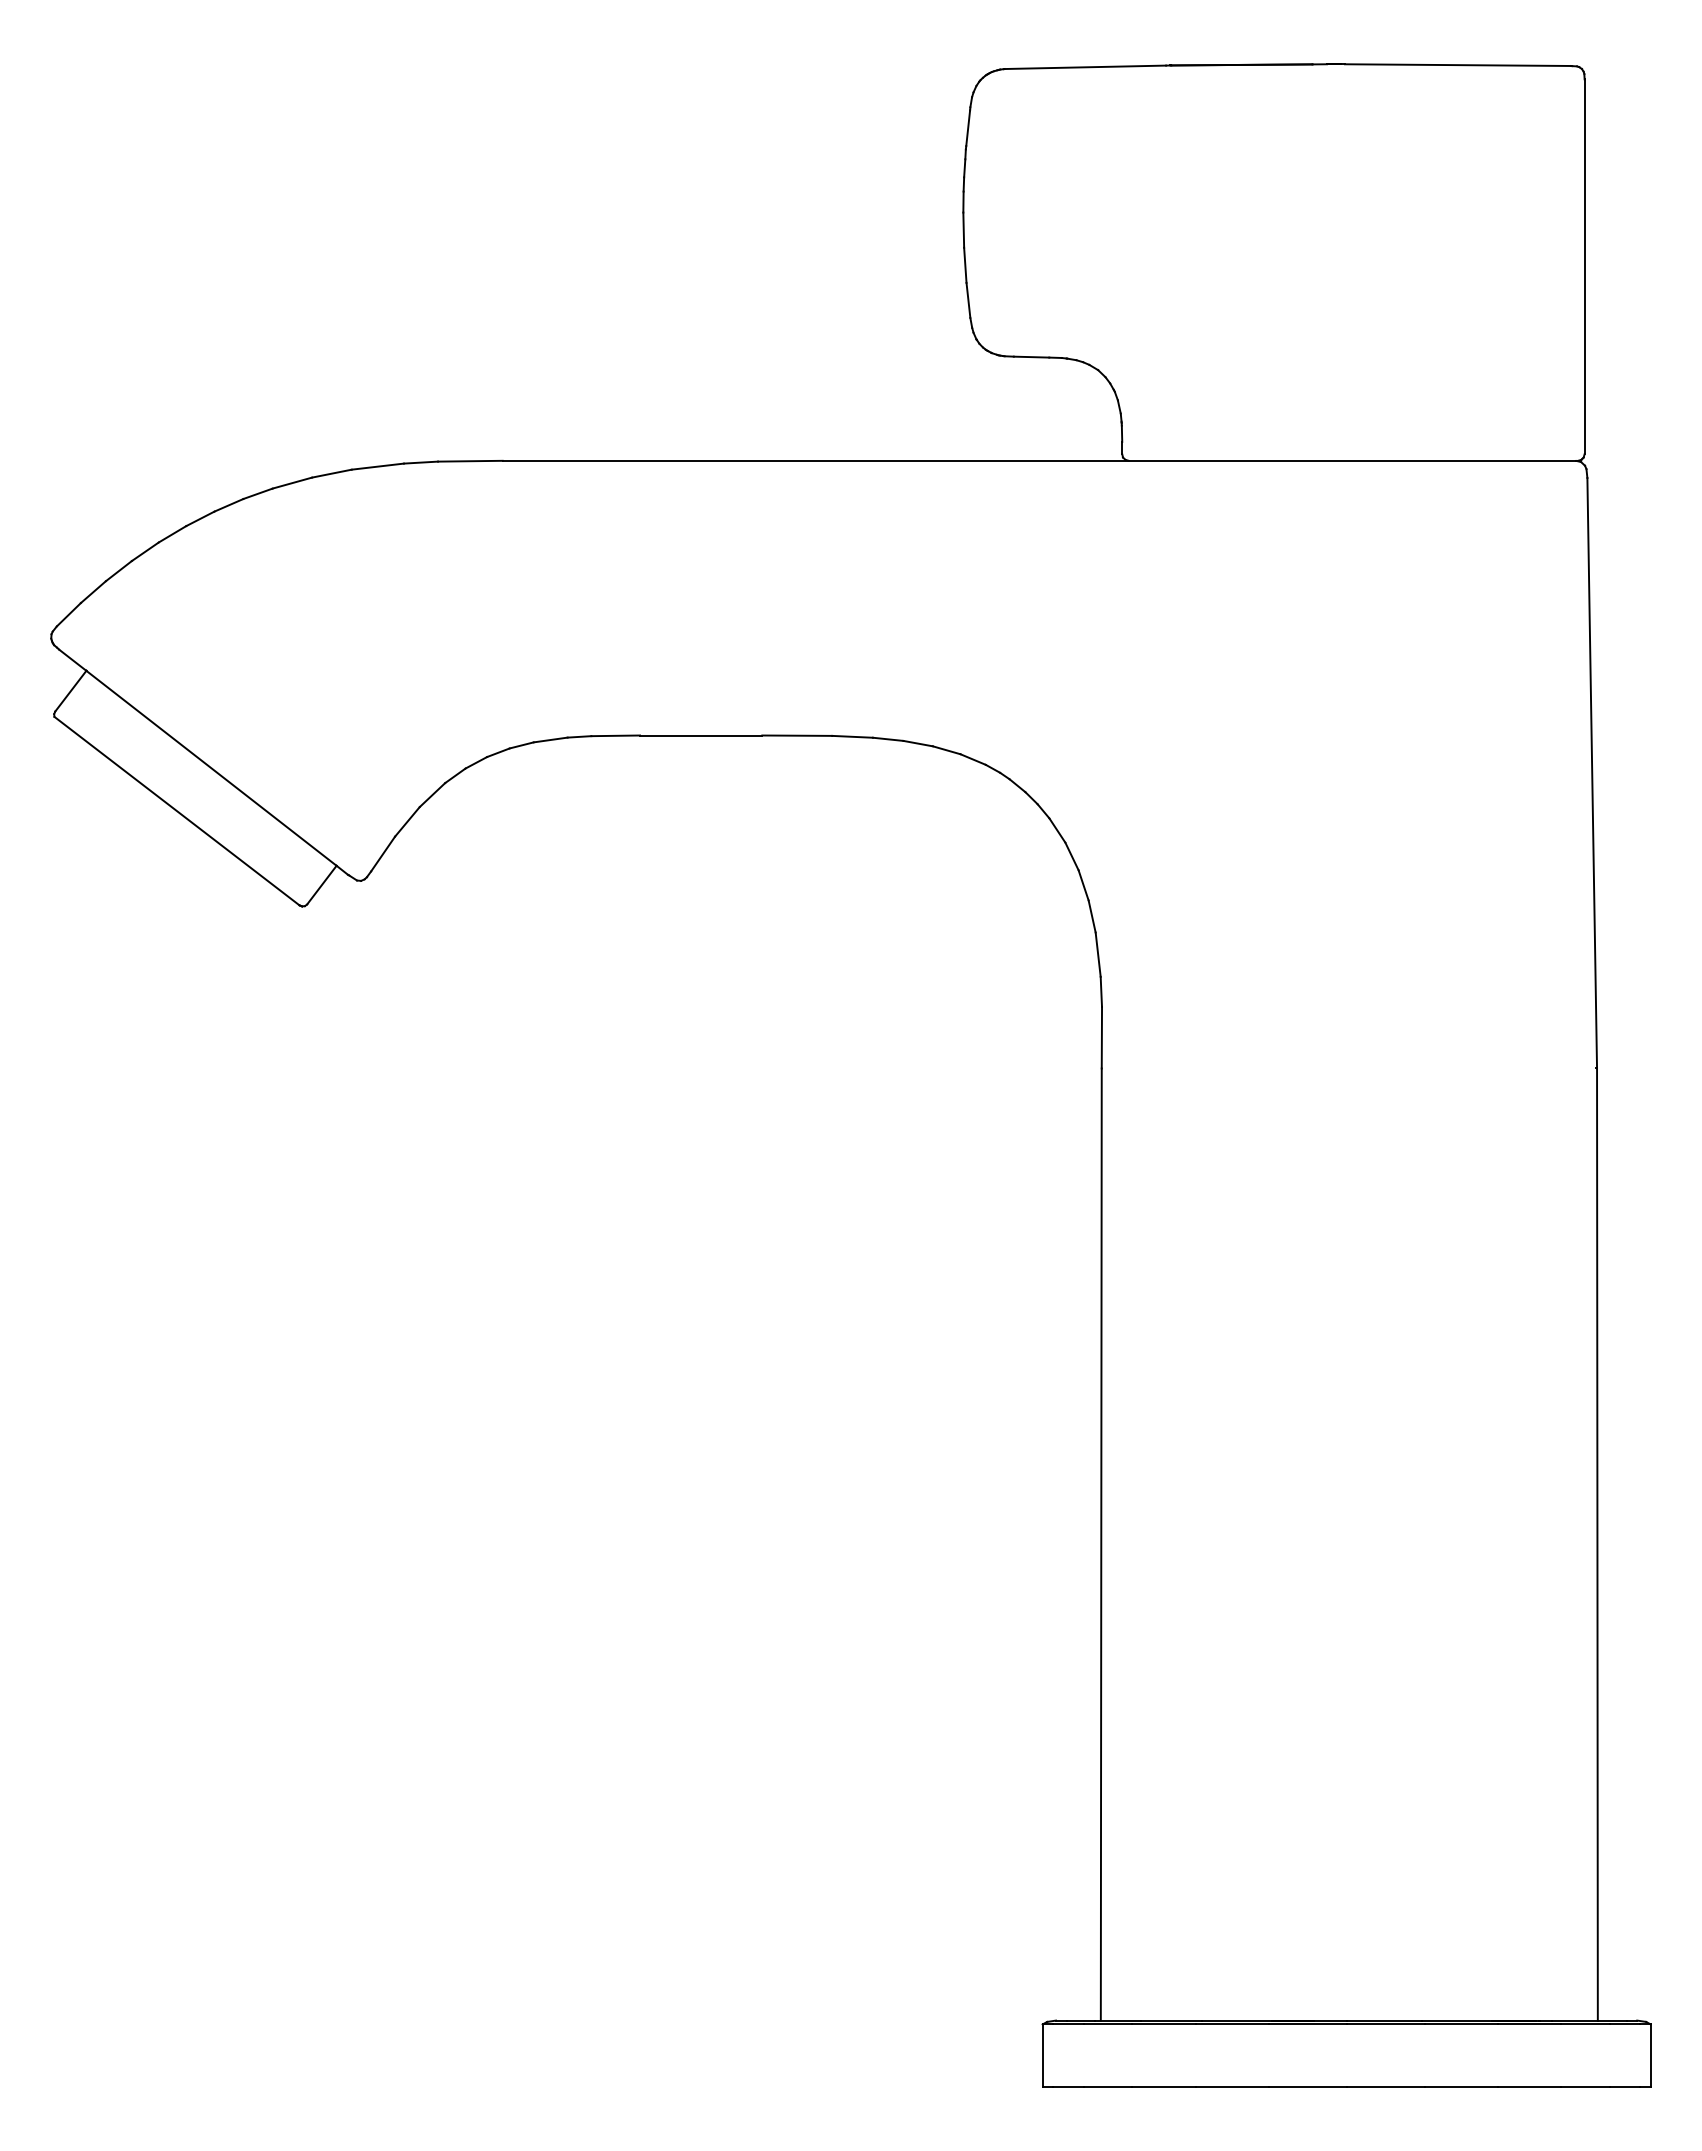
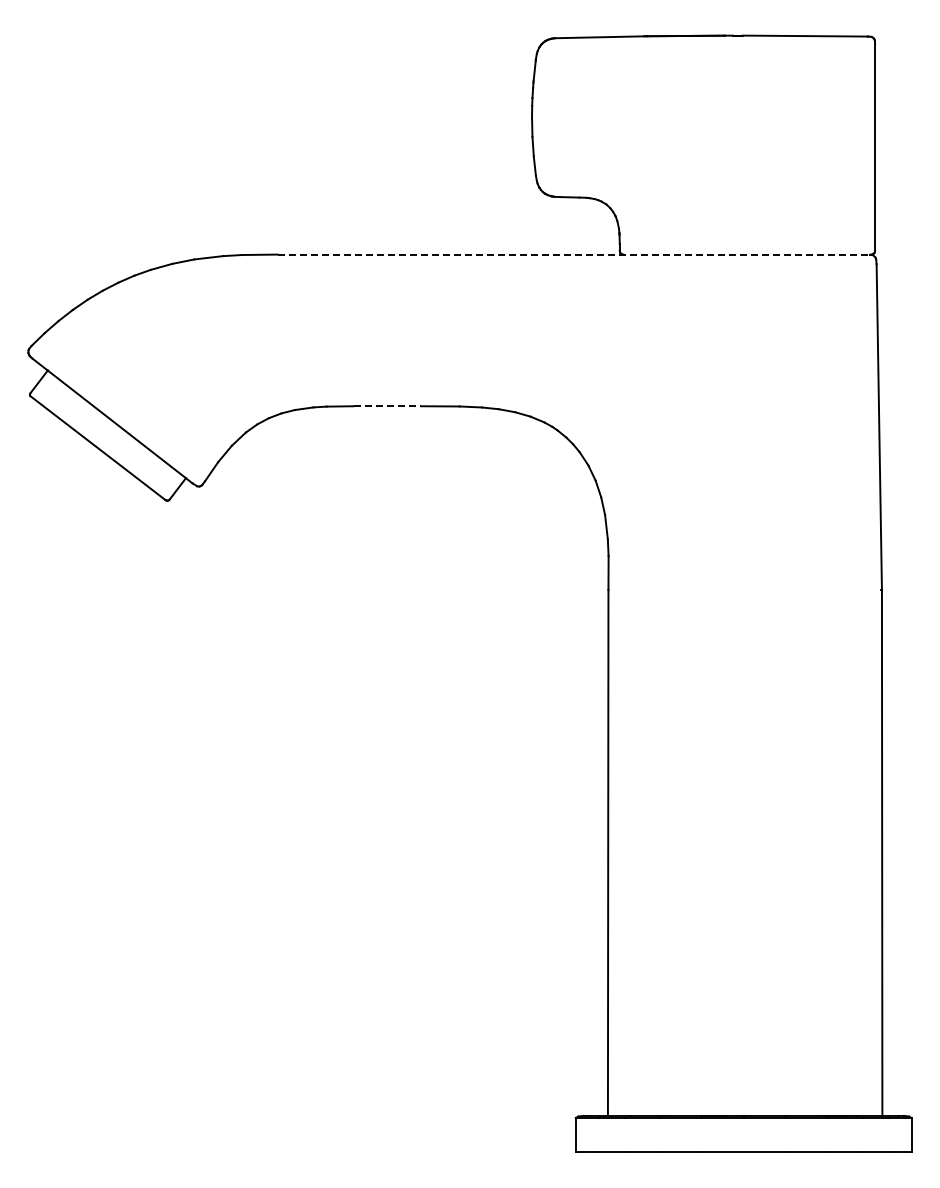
line: (1040, 460) -> (574, 254), solid -> dashed
line: (701, 735) -> (387, 406), solid -> dashed

